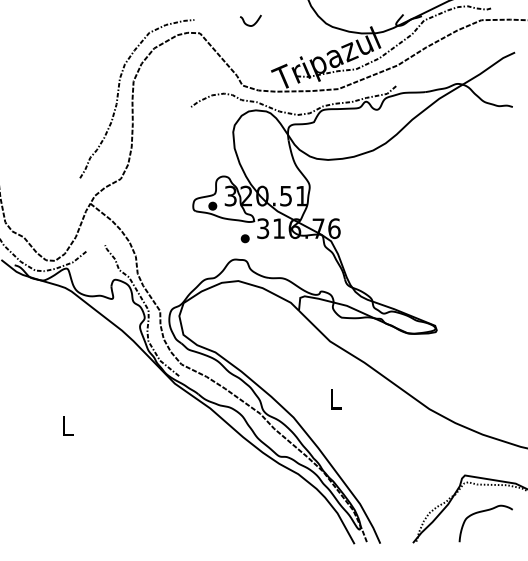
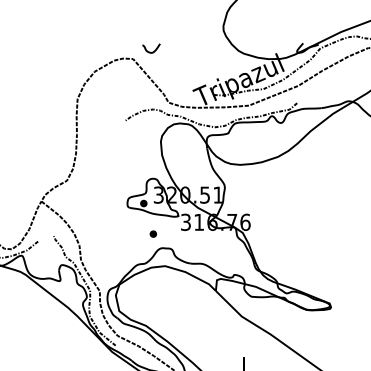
curve: (249, 24) -> (150, 51), moved
curve: (118, 97) -> (64, 112), removed
part: (244, 238) -> (152, 233), moved

